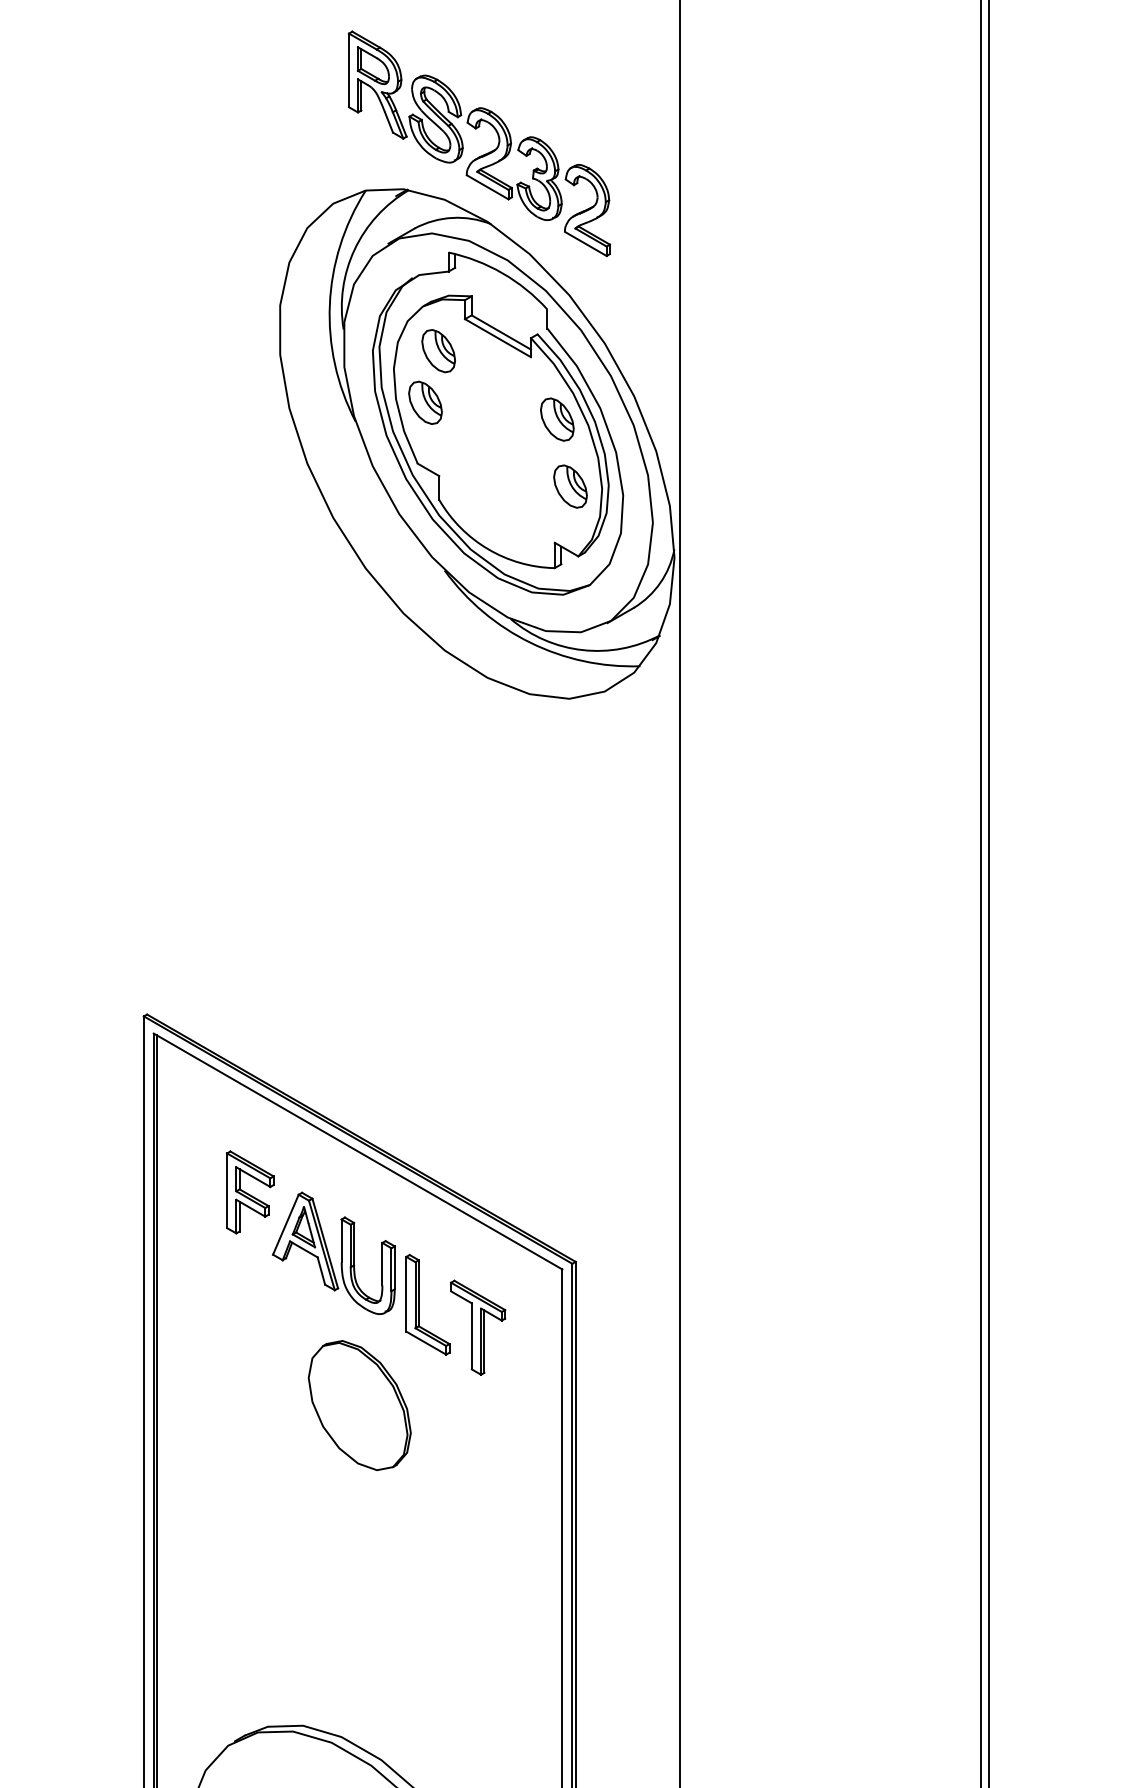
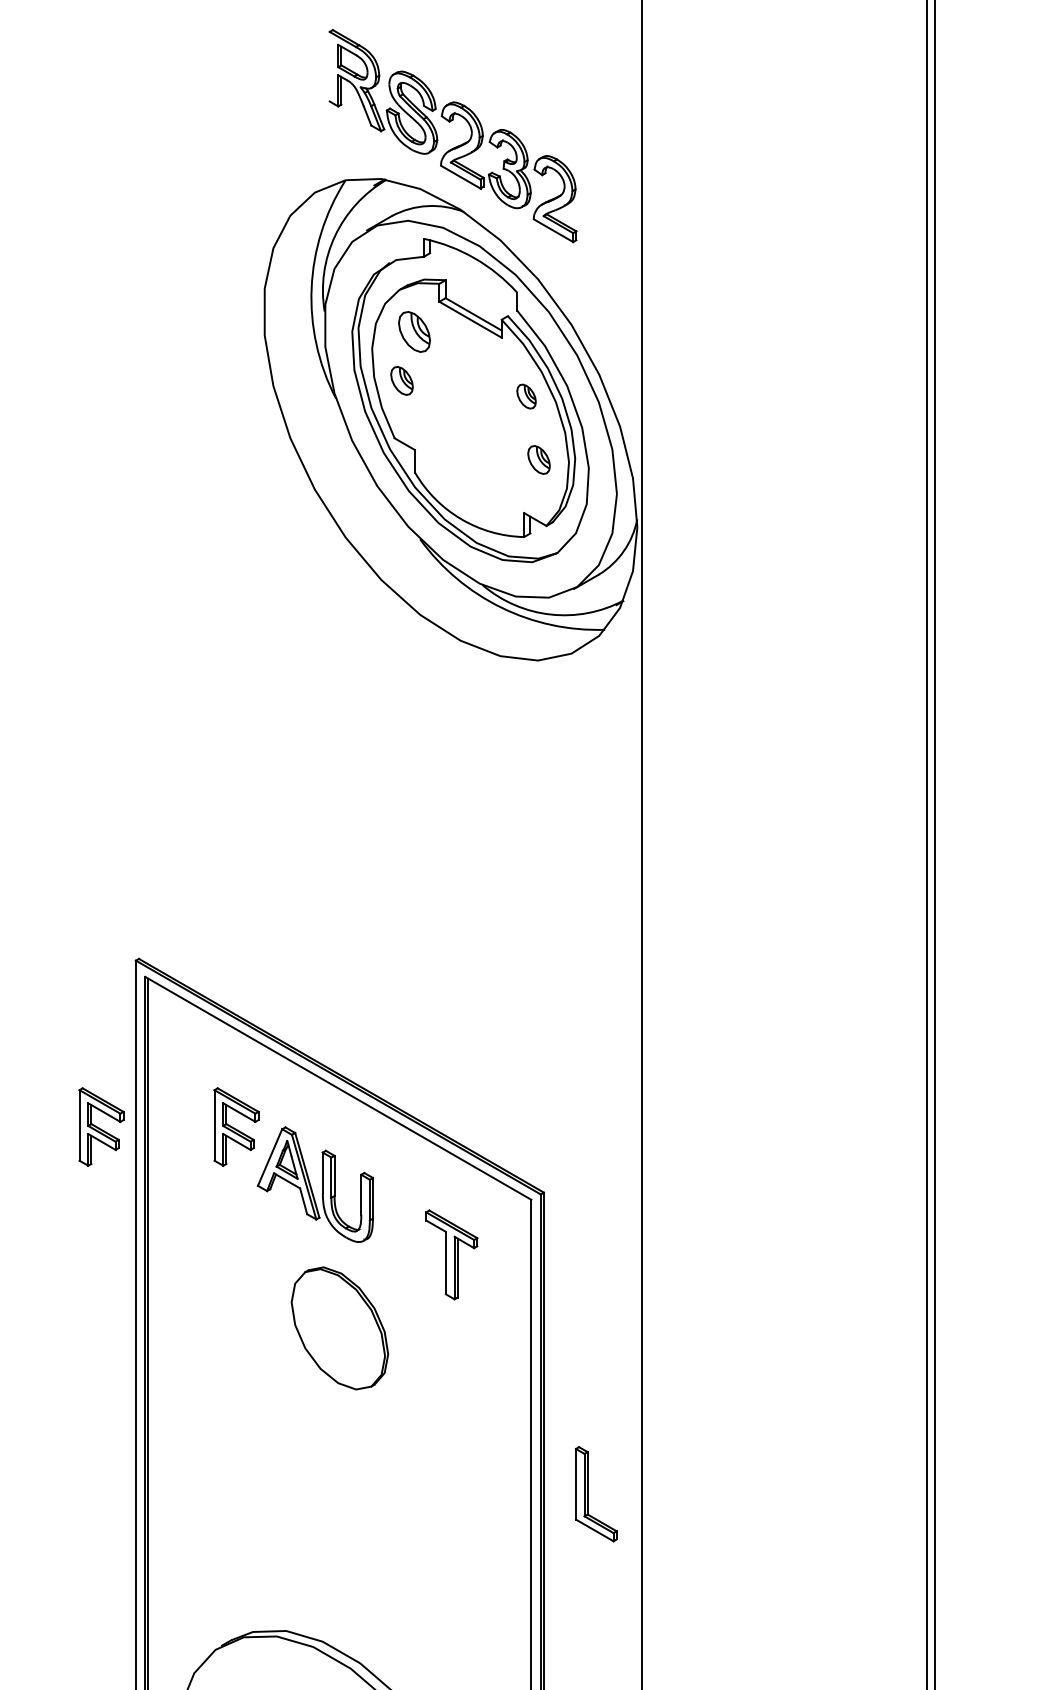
line: (348, 70) -> (329, 66), removed
part: (424, 402) -> (401, 380), size x0.7
part: (557, 419) -> (526, 396), size x0.6
part: (569, 486) -> (538, 459), size x0.7
part: (107, 1191) -> (101, 1126), added
part: (419, 1305) -> (588, 1494), moved

